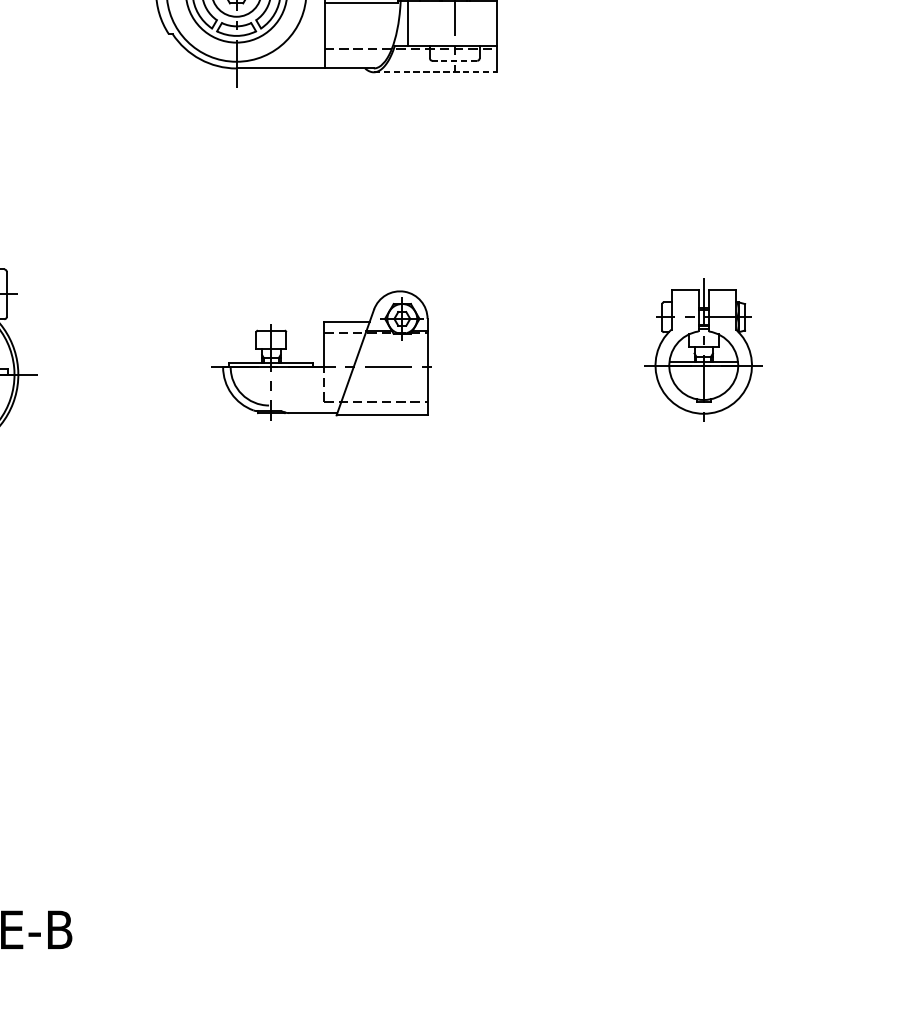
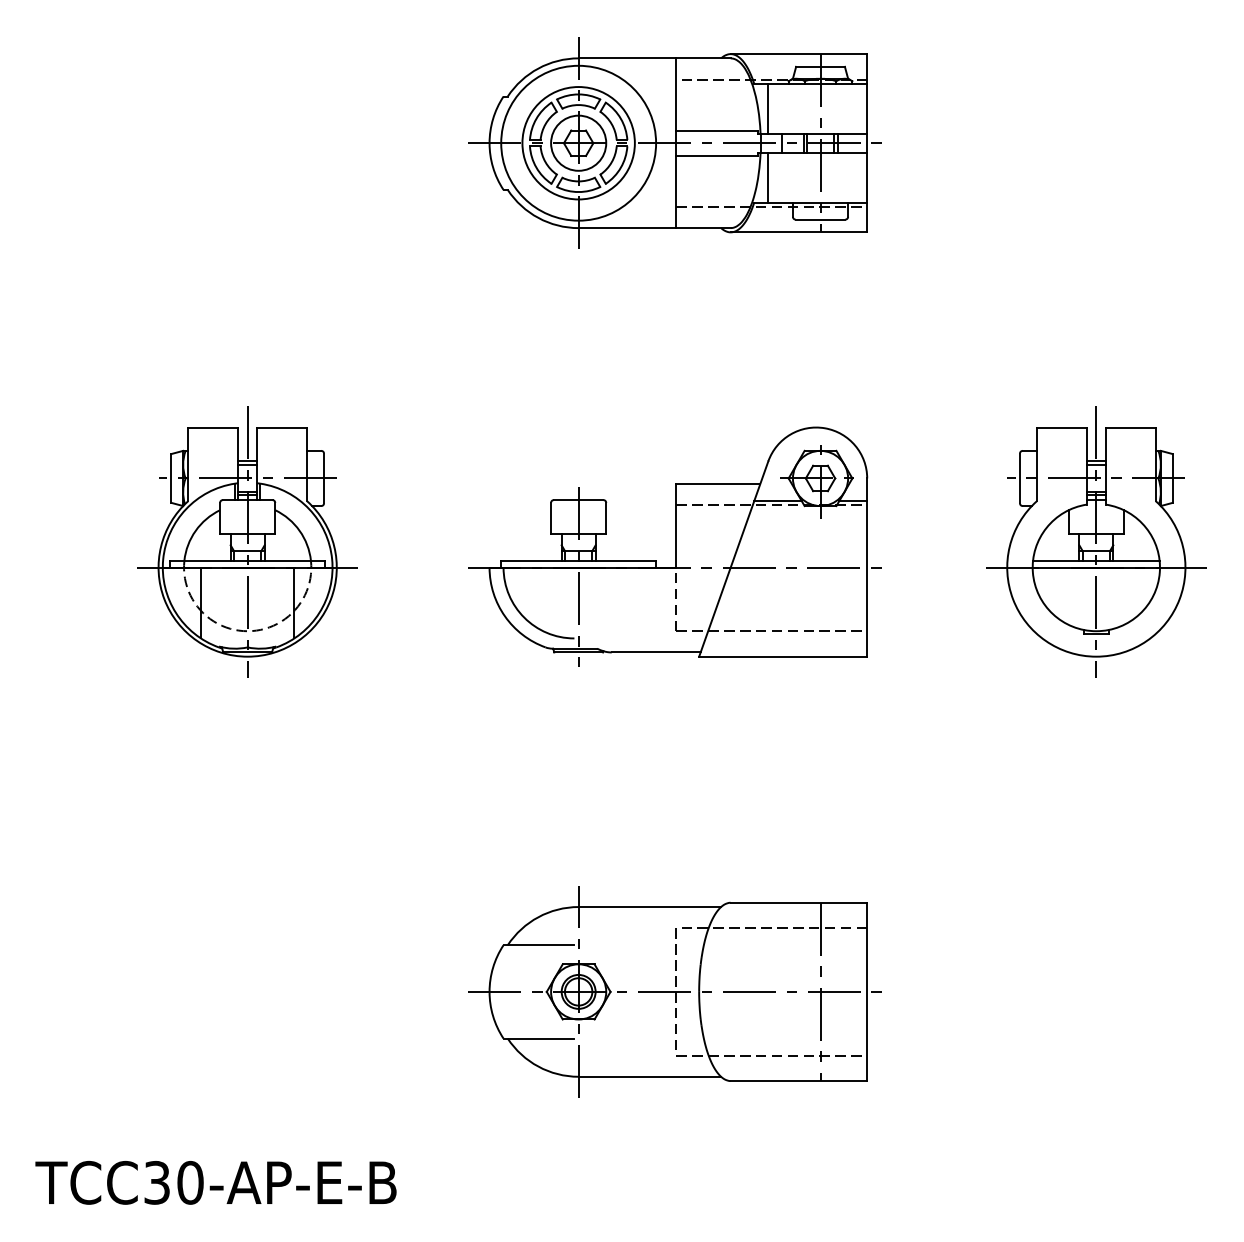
line: (454, 60) -> (820, 219), dashed -> solid
line: (435, 72) -> (799, 232), dashed -> solid
part: (703, 351) -> (1096, 541), size x1.67
part: (323, 355) -> (674, 546), size x1.67
part: (323, 757) -> (674, 991), added

